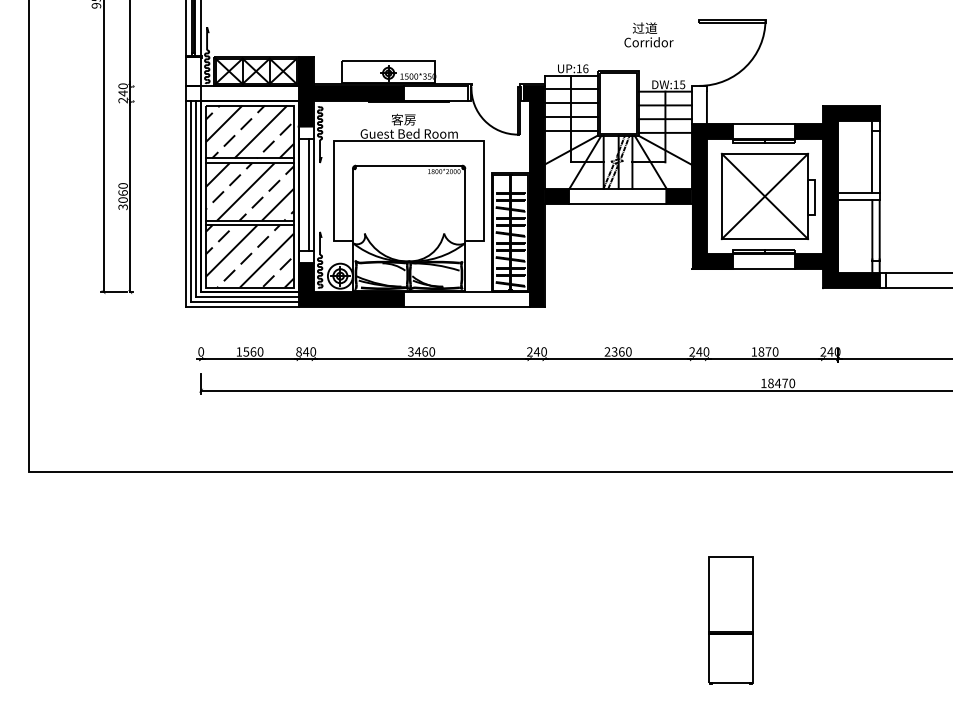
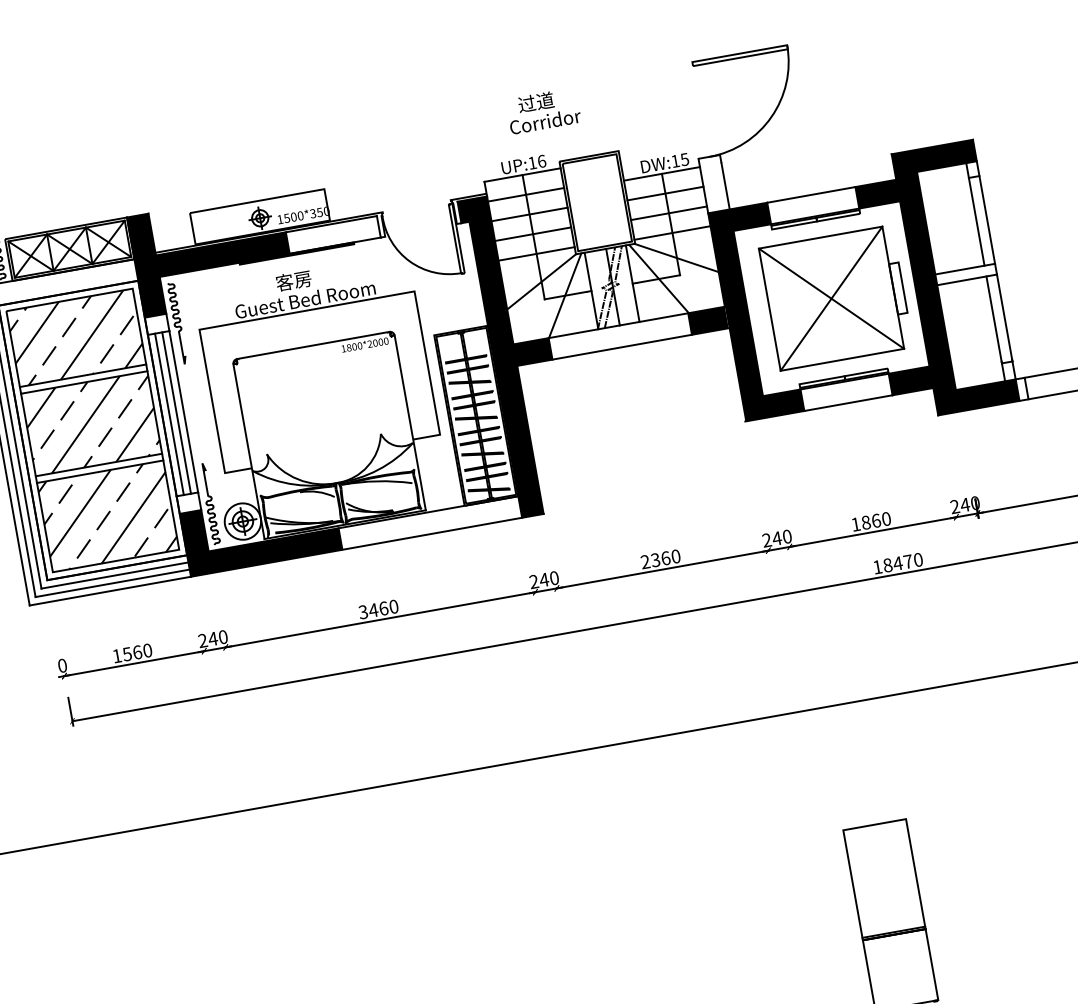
text: (648, 34) -> (542, 110), moved
line: (303, 194) -> (169, 413), added
text: (298, 351) -> (202, 640), 840 -> 240
text: (768, 351) -> (876, 520), 1870 -> 1860

